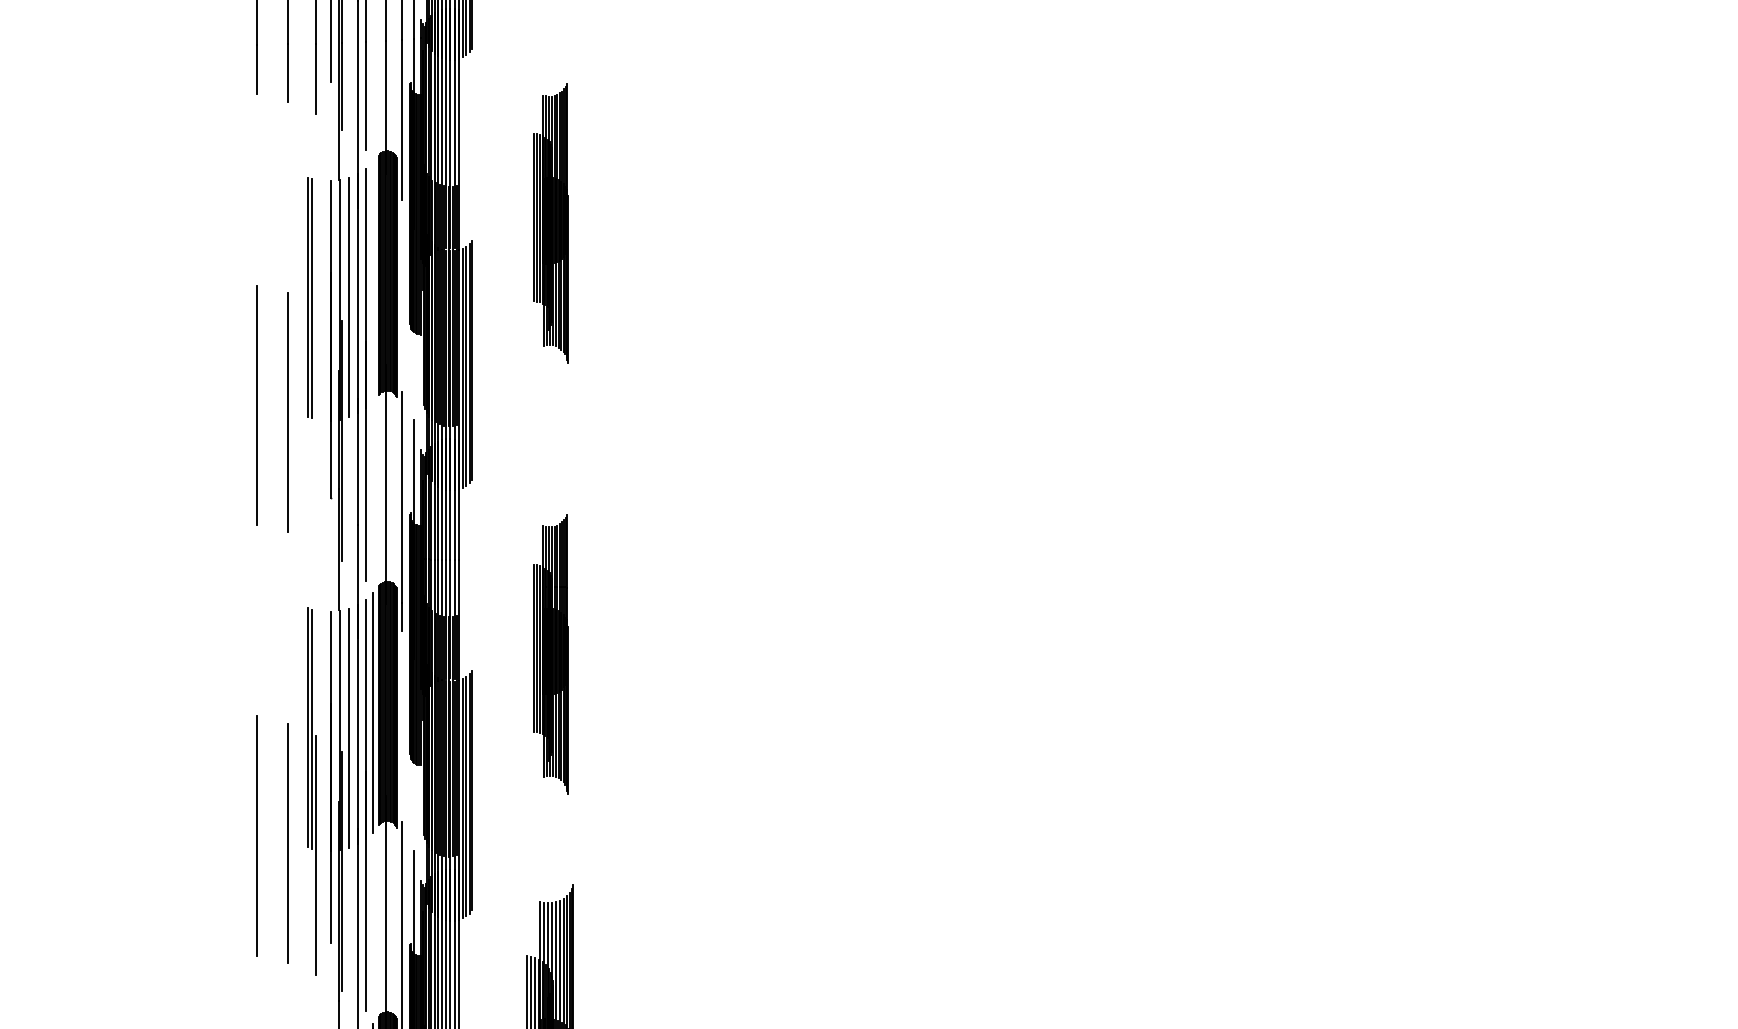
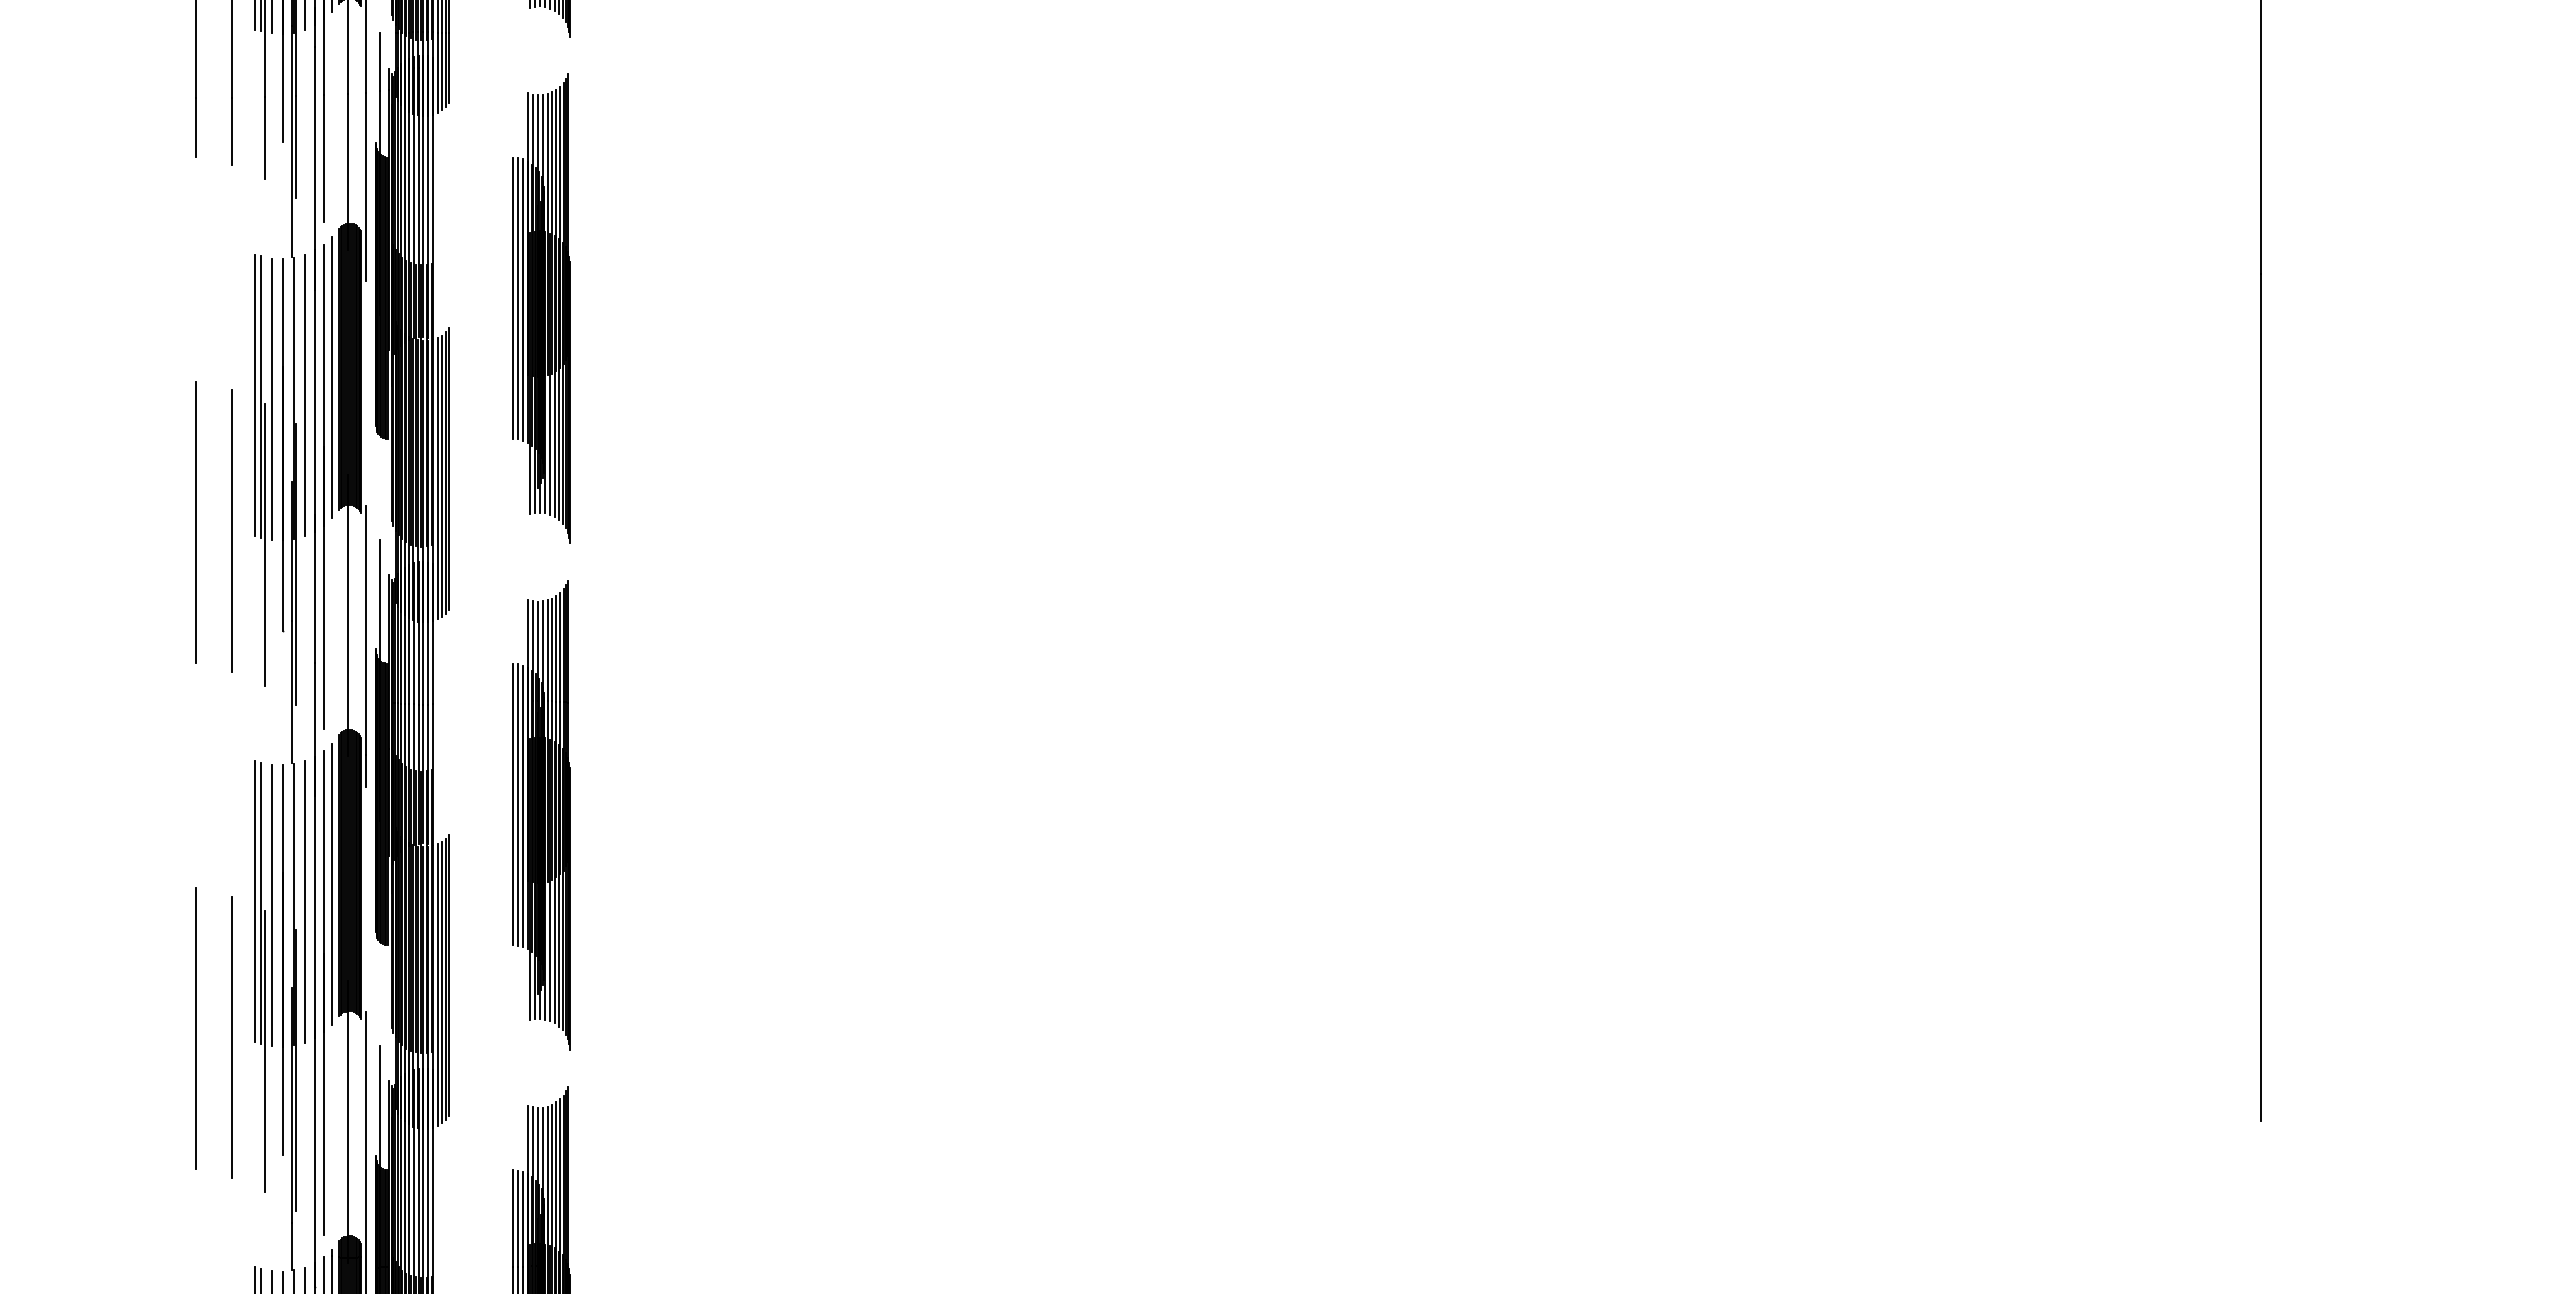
part: (550, 223) -> (541, 308), size x1.43
line: (373, 282) -> (332, 377), added
line: (321, 300) -> (271, 398), added
line: (316, 424) -> (265, 544), added
part: (550, 654) -> (541, 815), size x1.43
line: (321, 731) -> (271, 905), added

